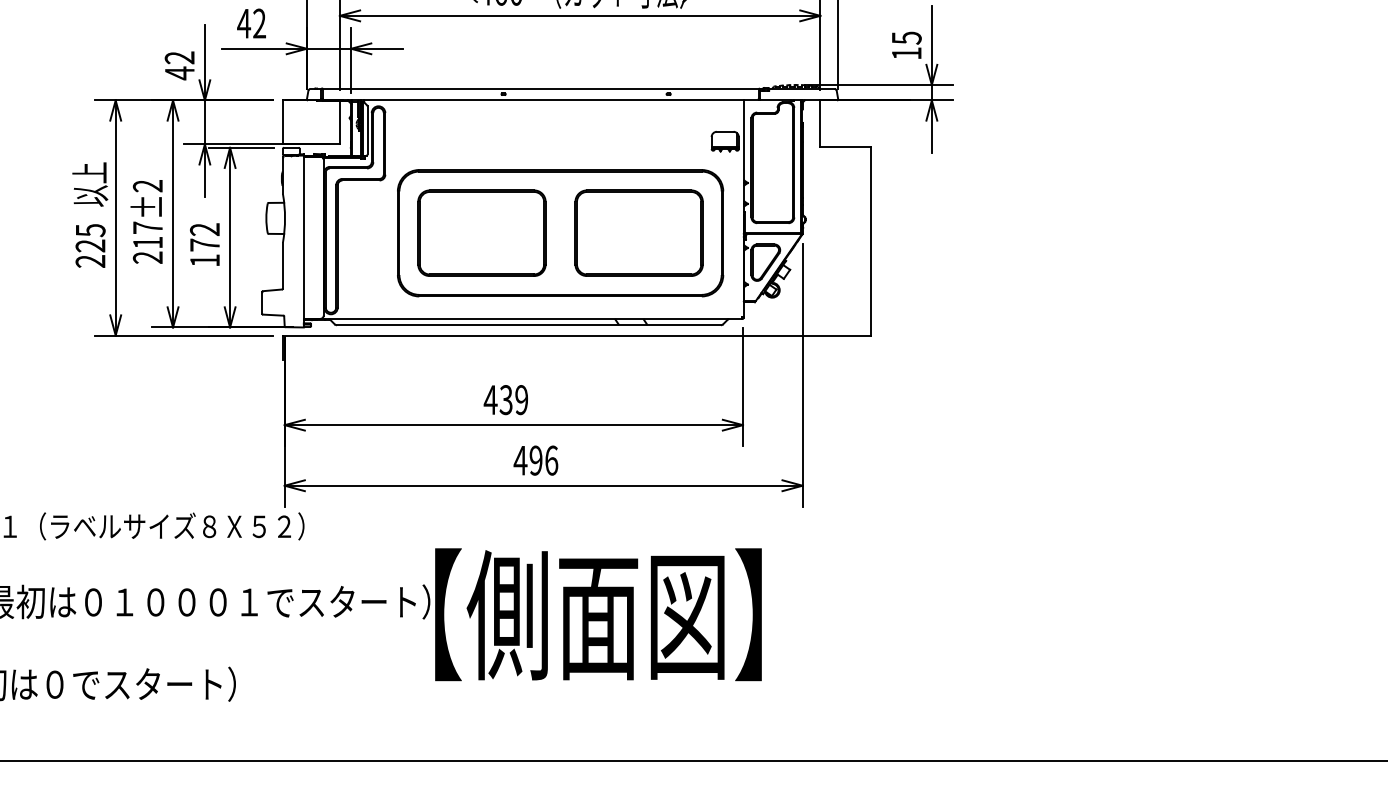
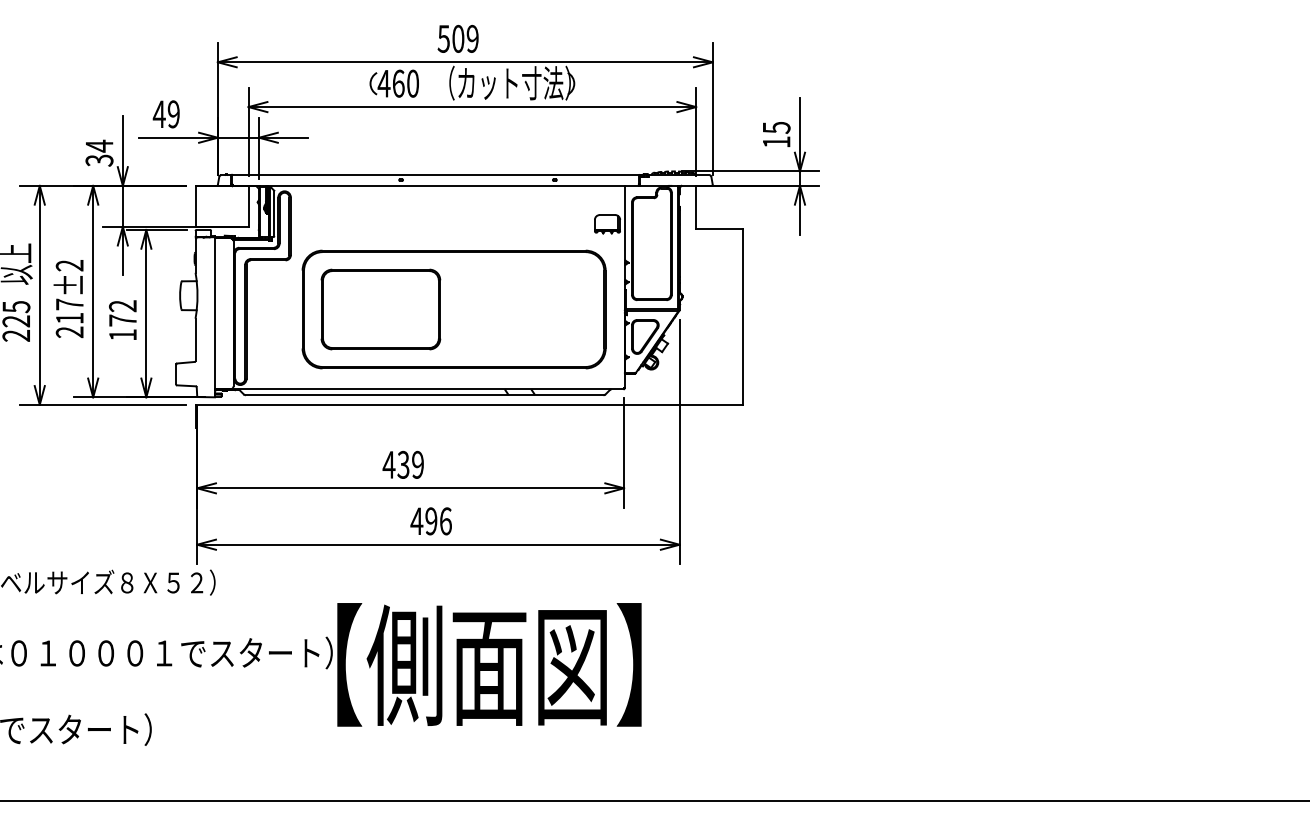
text: (259, 23) -> (173, 114), 42 -> 49
text: (179, 65) -> (99, 153), 42 -> 34
part: (639, 233) -> (527, 309), removed

